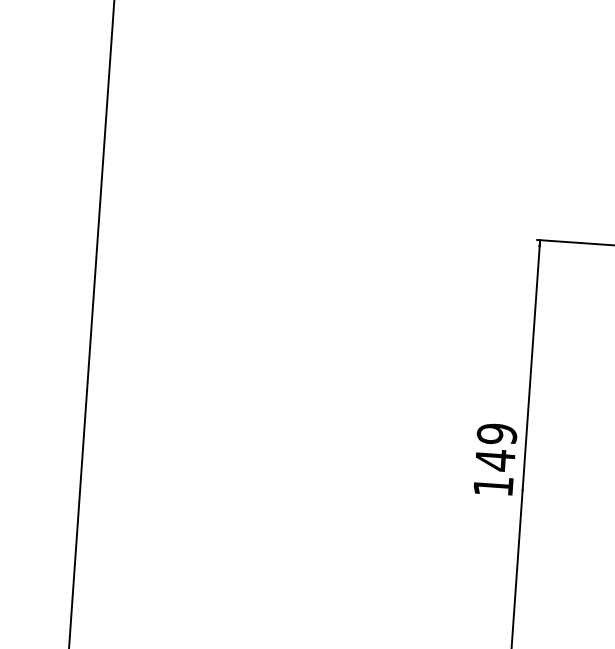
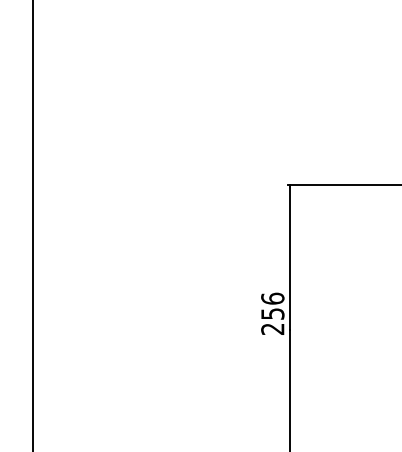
text: (494, 459) -> (272, 313), 149 -> 256

